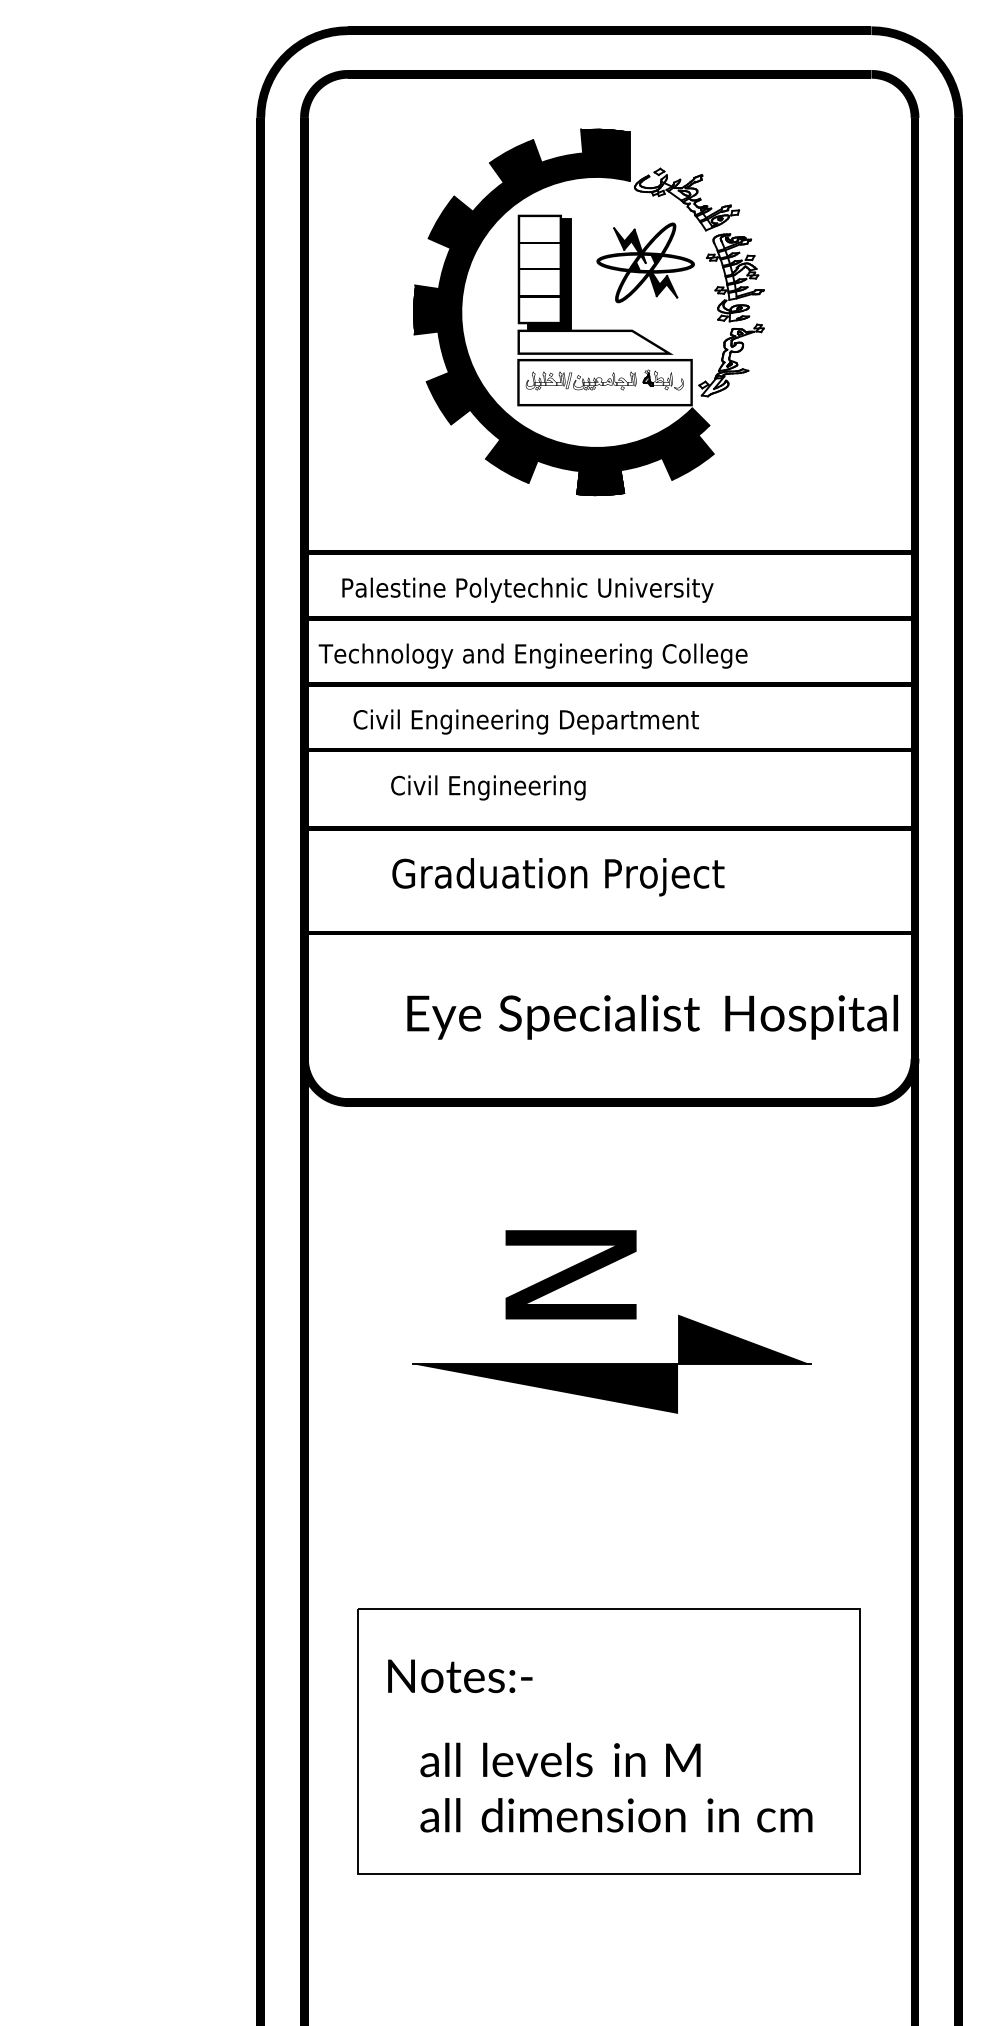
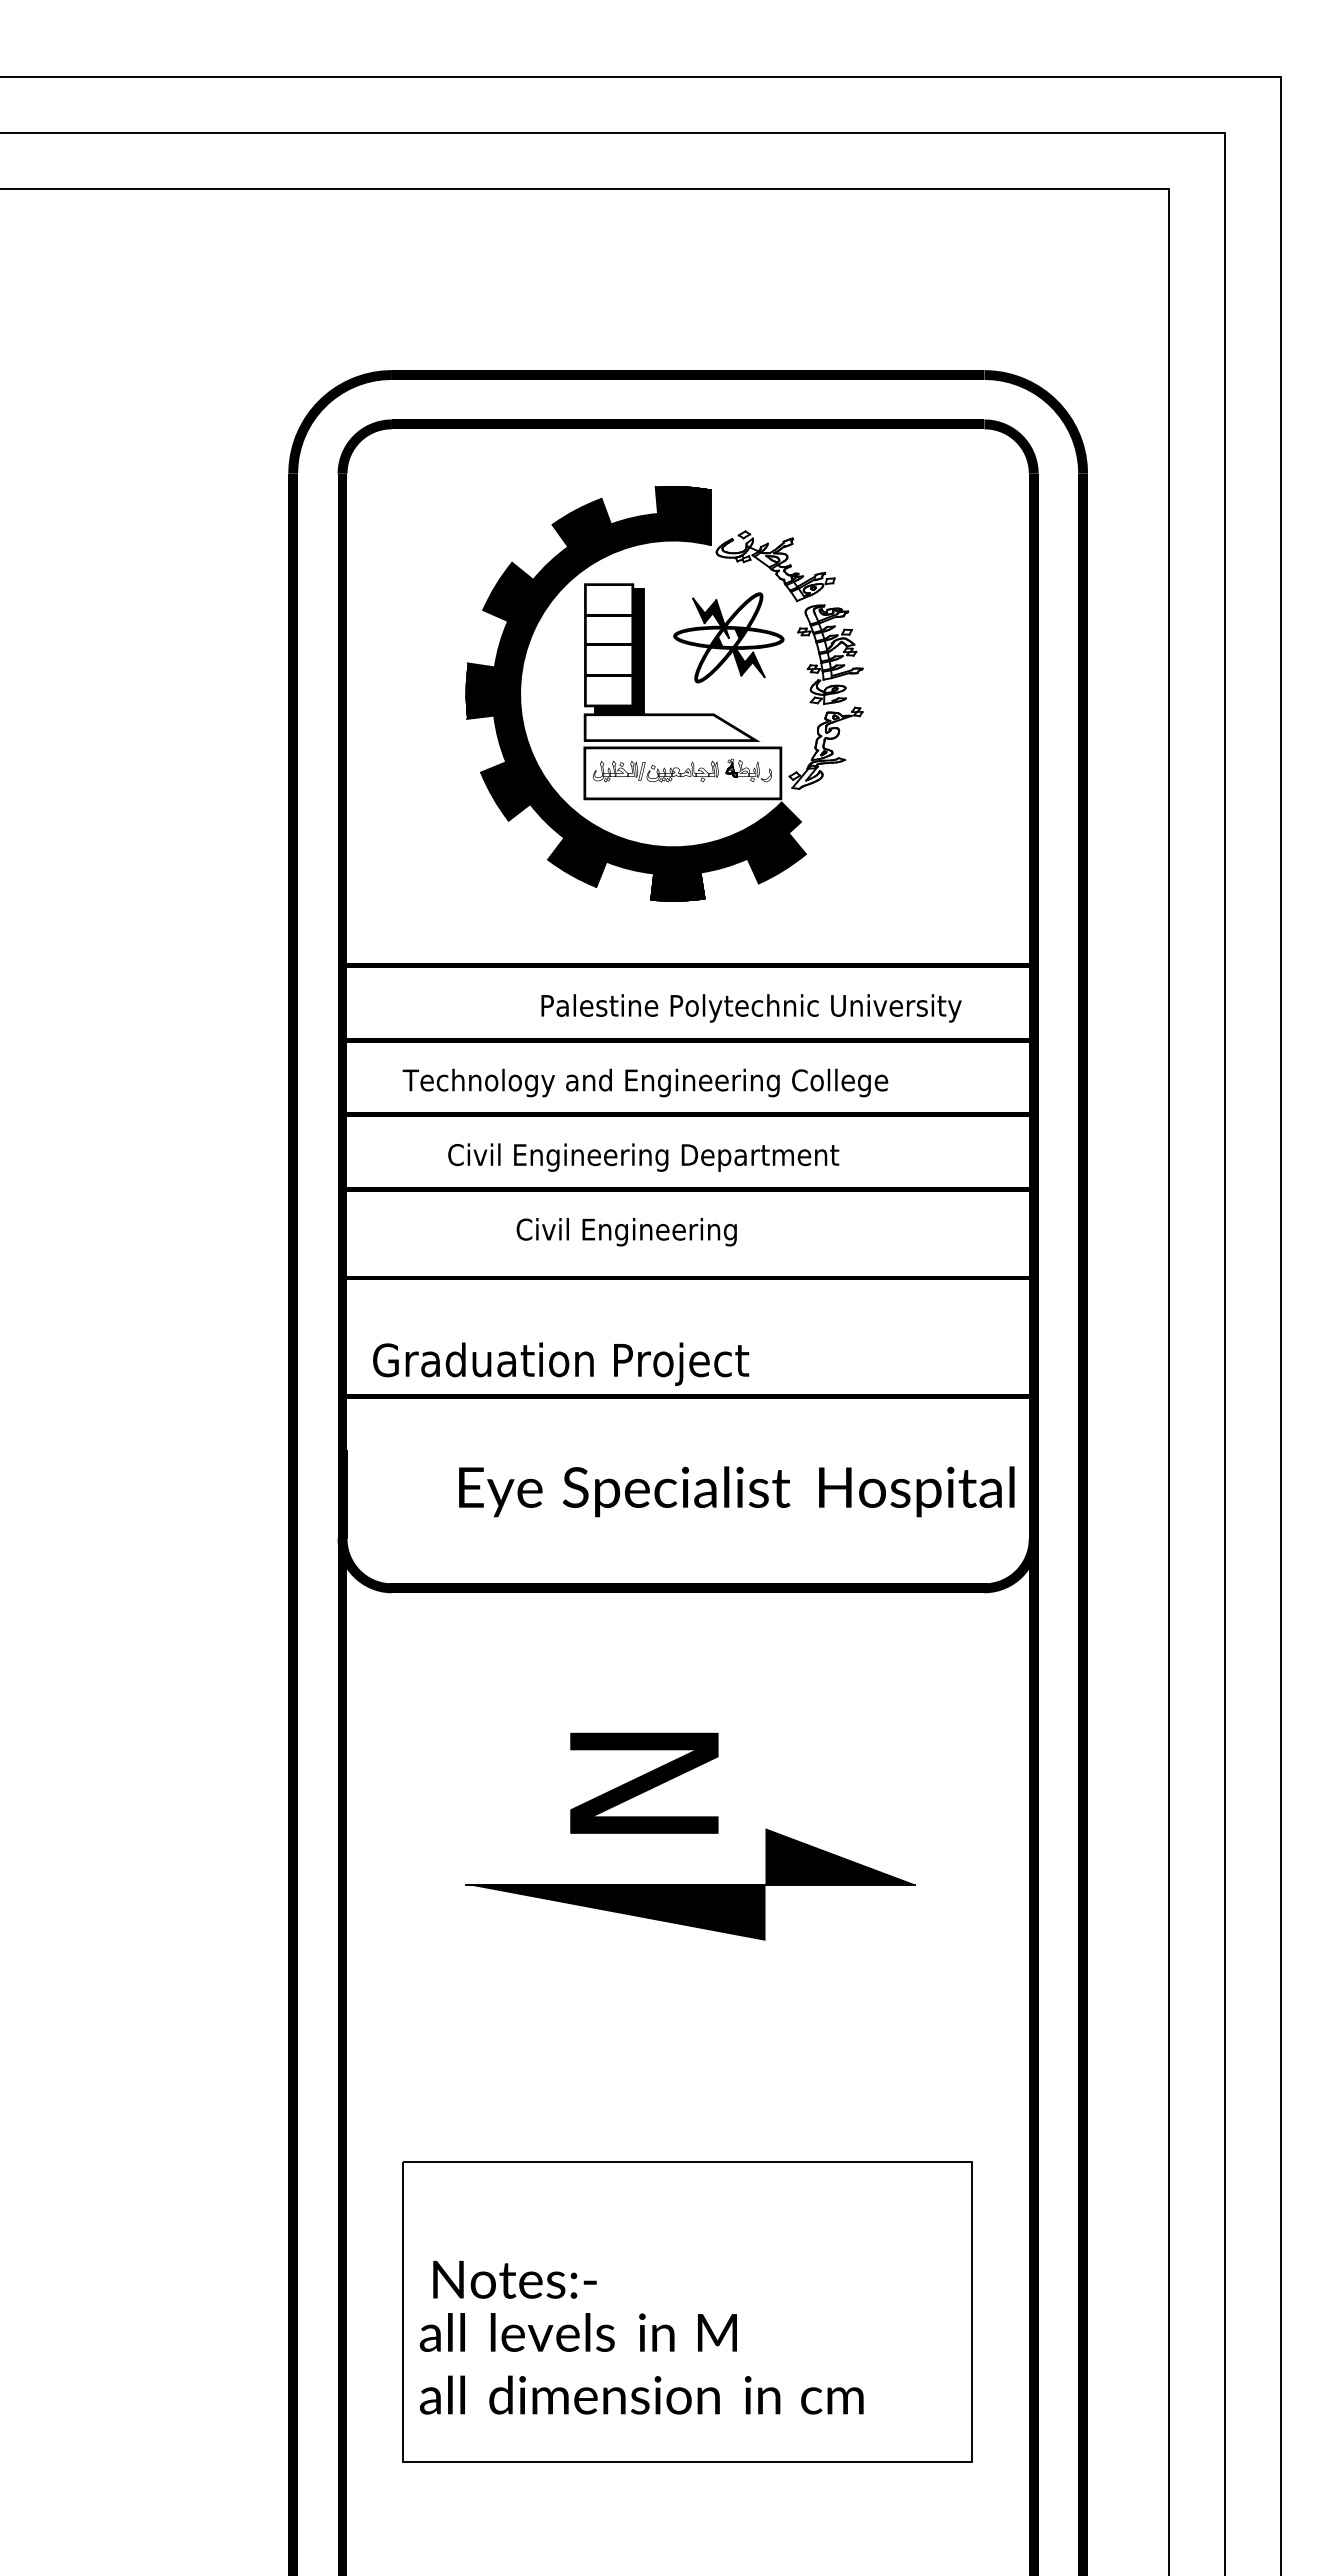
text: (527, 590) -> (751, 1008), moved
text: (533, 655) -> (645, 1082), moved
text: (526, 721) -> (643, 1157), moved
text: (488, 788) -> (626, 1232), moved
text: (558, 876) -> (561, 1363), moved
text: (459, 1676) -> (514, 2279), moved
text: (616, 1787) -> (641, 2363), moved

